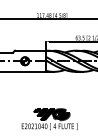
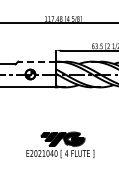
line: (30, 50) -> (36, 61), solid -> dashed

